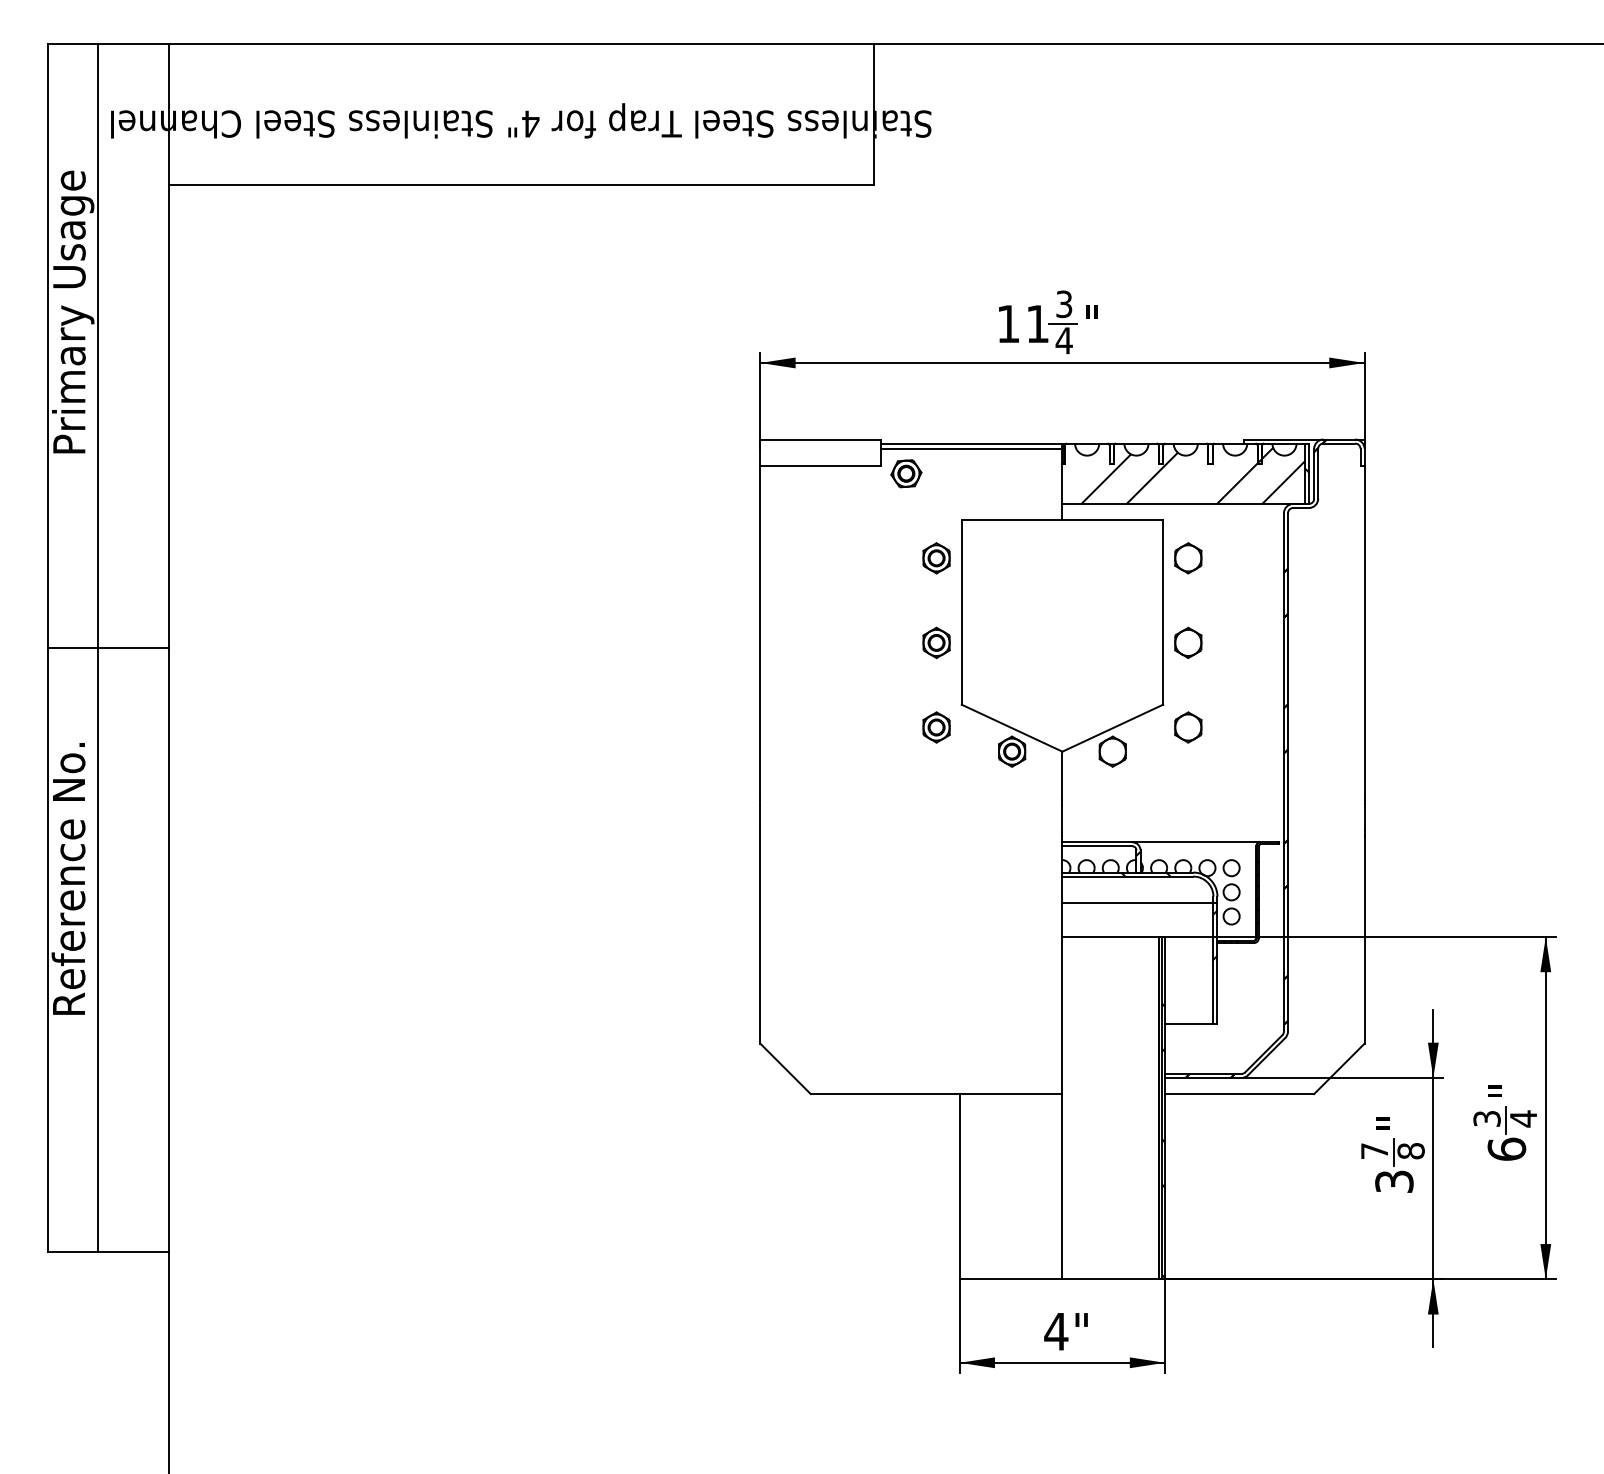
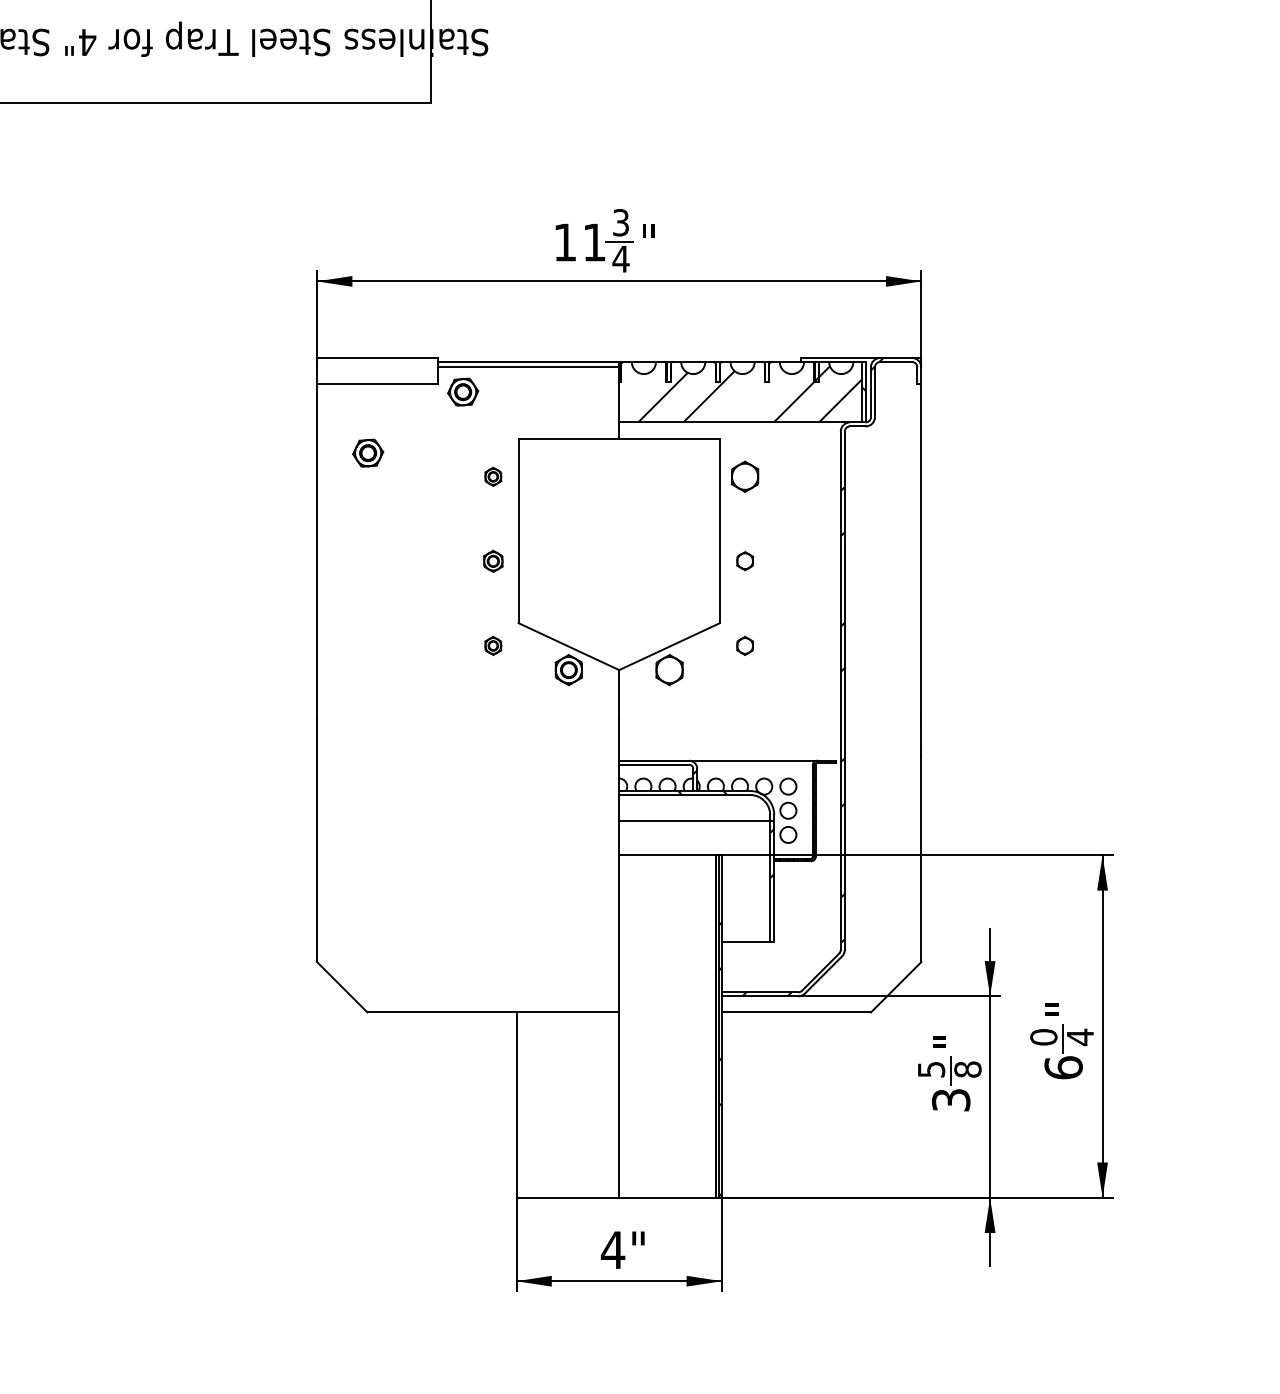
part: (811, 534) -> (368, 452), added
part: (936, 558) -> (493, 476), size x0.6
part: (936, 642) -> (493, 560), size x0.7
part: (1188, 642) -> (745, 560), size x0.6
part: (936, 727) -> (493, 645), size x0.6
part: (1188, 727) -> (745, 645), size x0.6
hatch: (1255, 758) -> (812, 676), removed
text: (1486, 1118) -> (1043, 1036), 3 -> 0
text: (1374, 1151) -> (931, 1069), 7 -> 5

